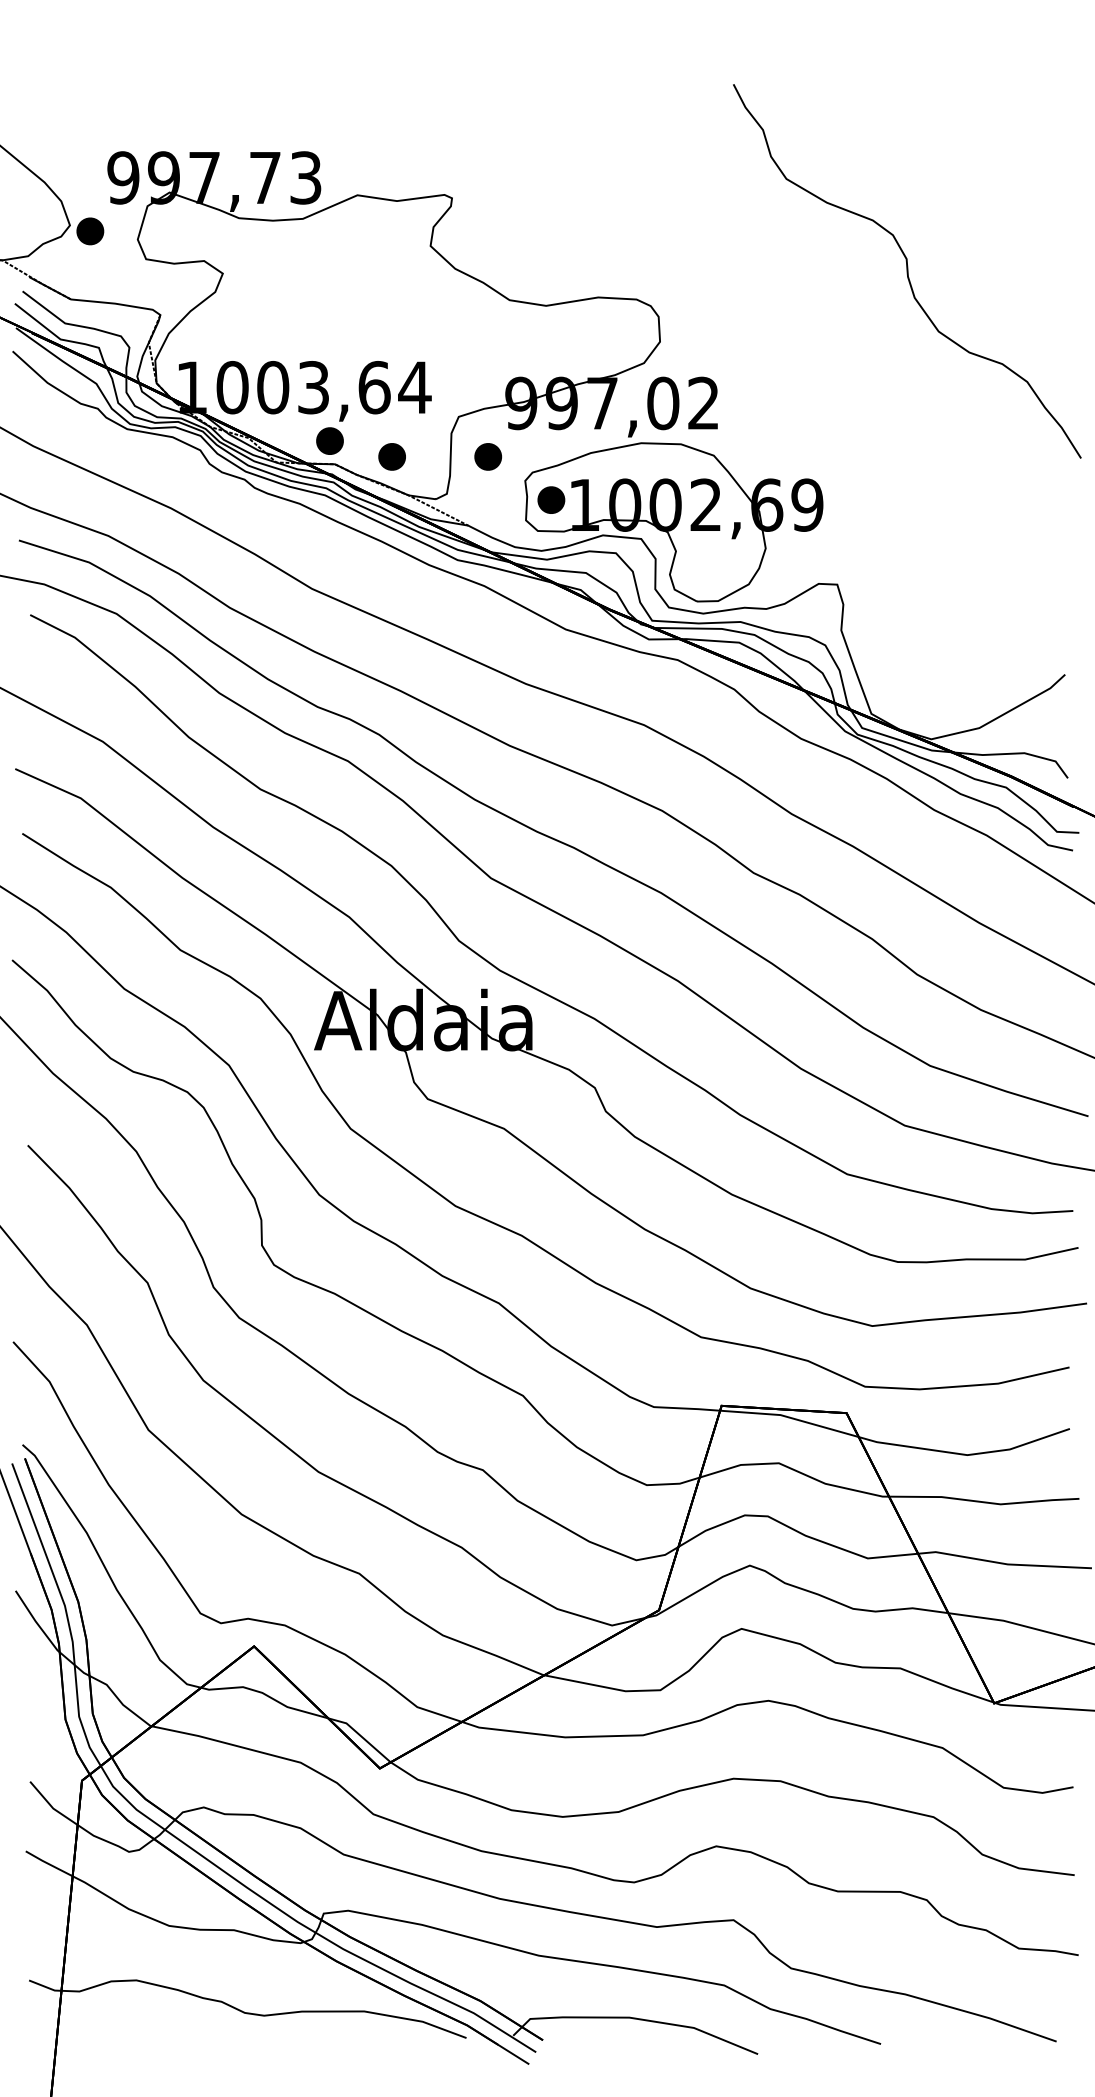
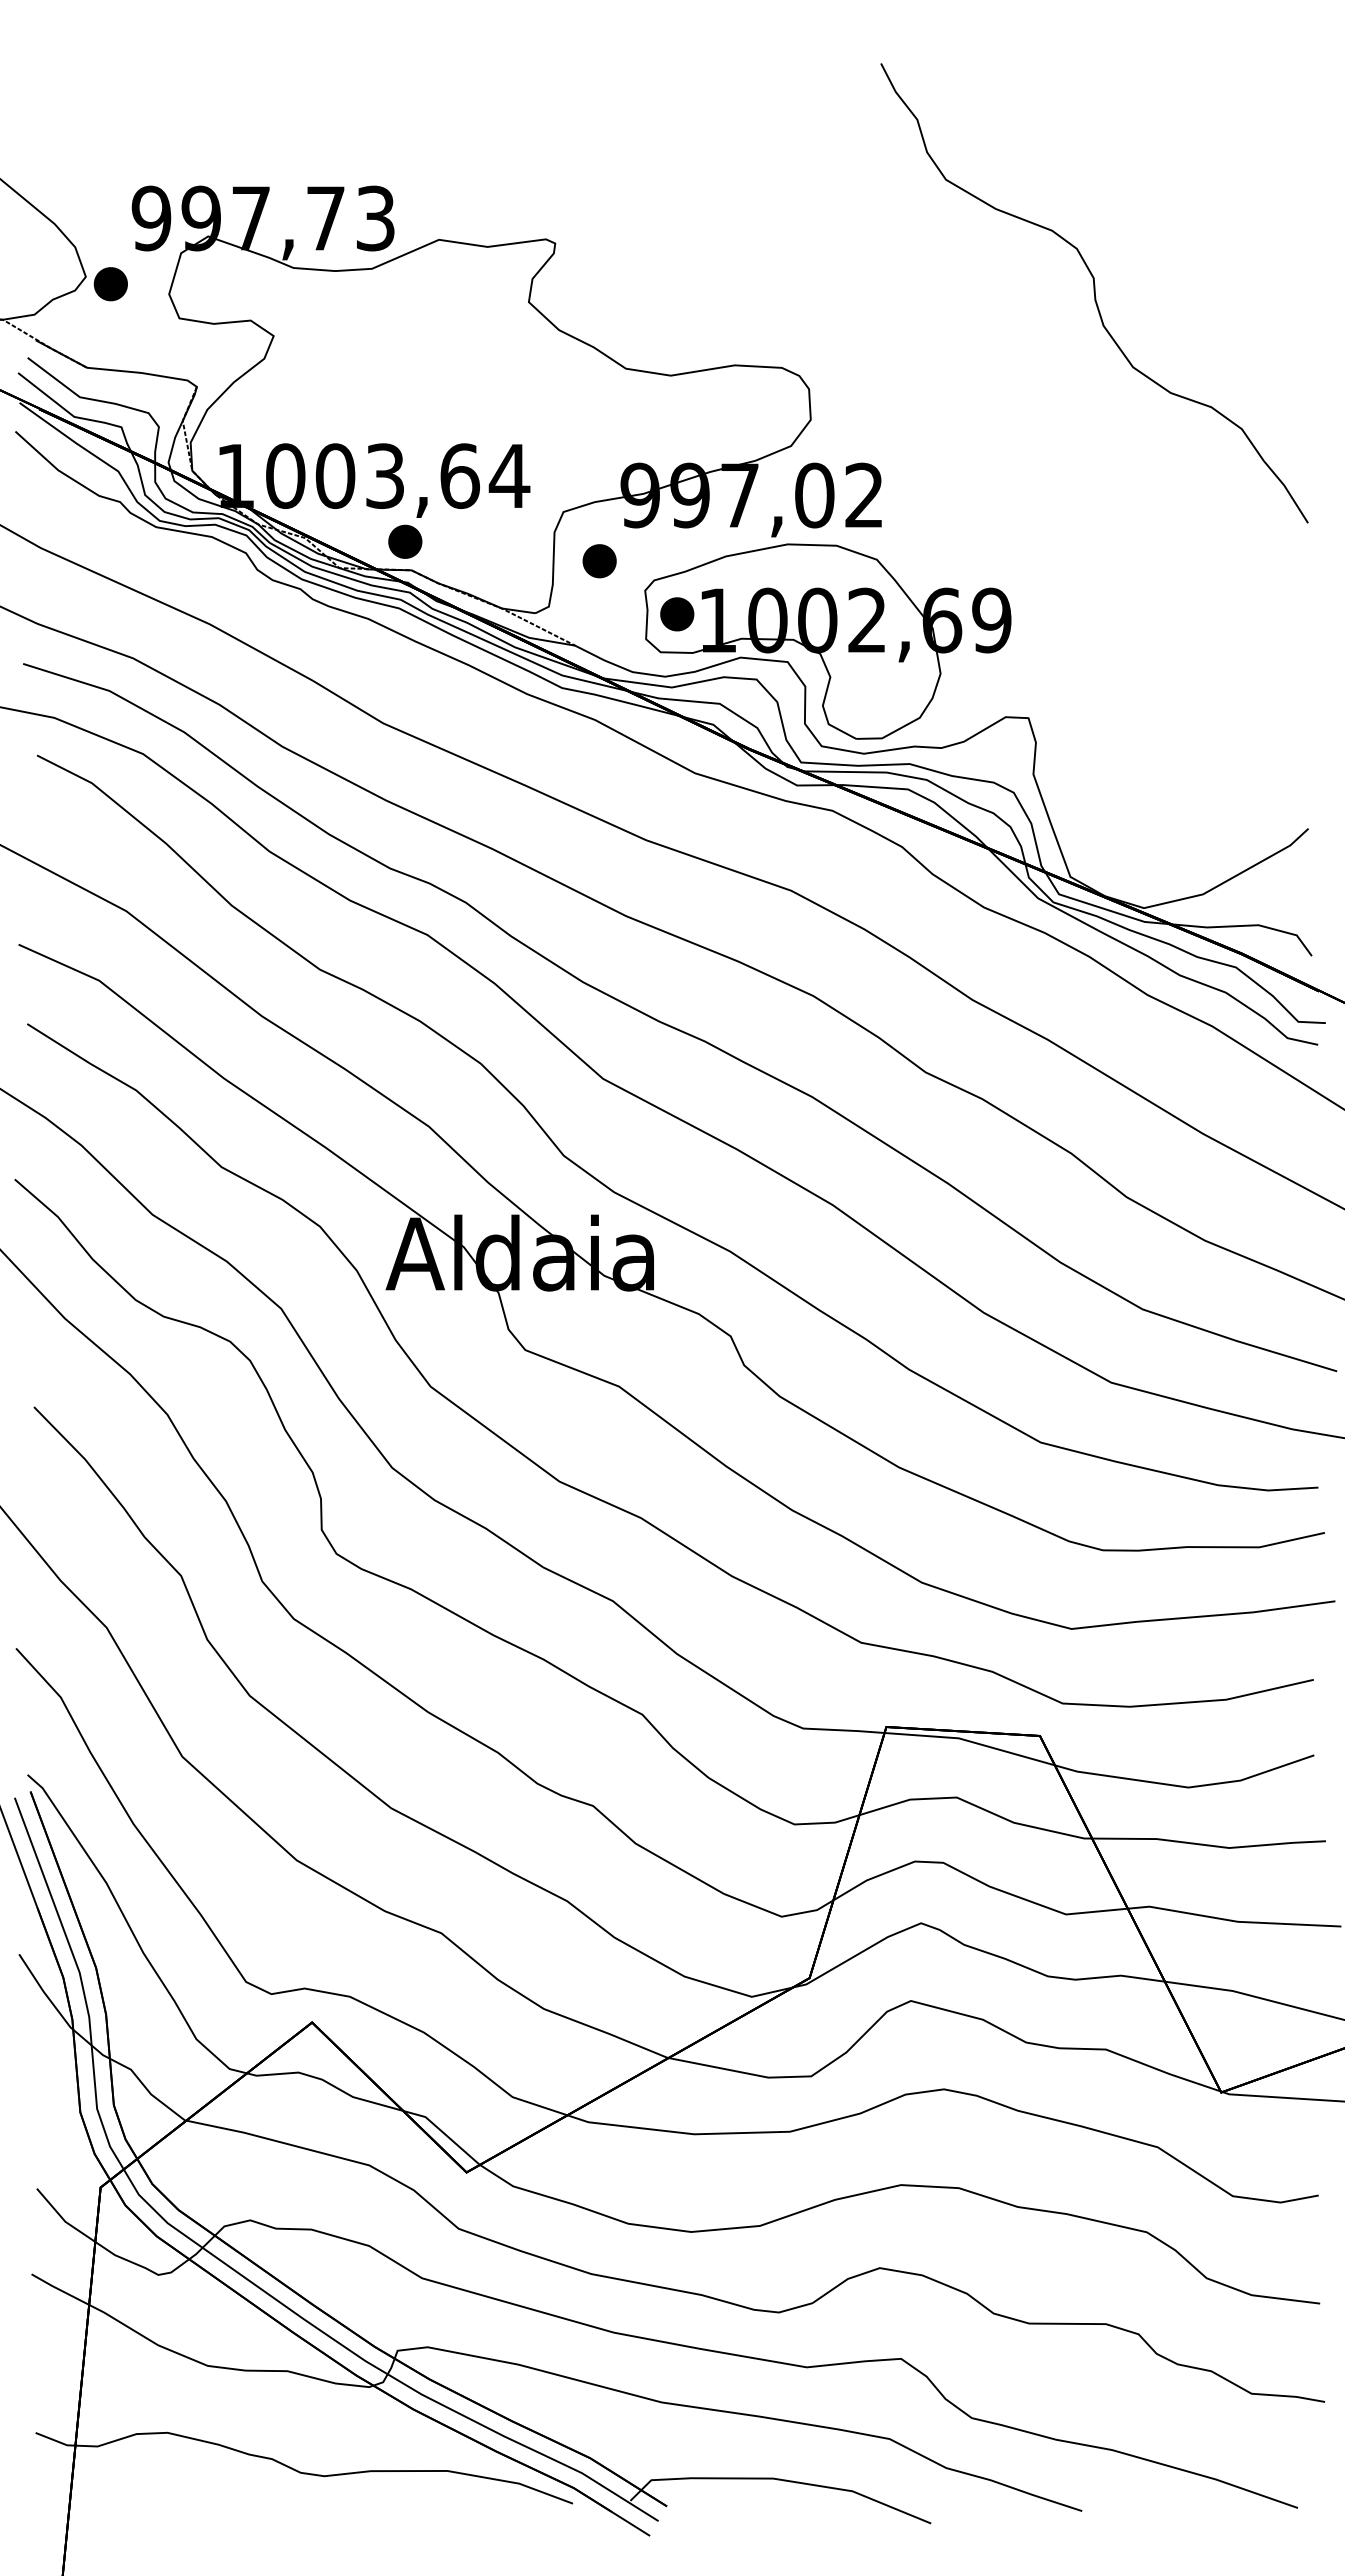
curve: (907, 271) -> (1094, 293), moved
part: (392, 457) -> (481, 561), removed

